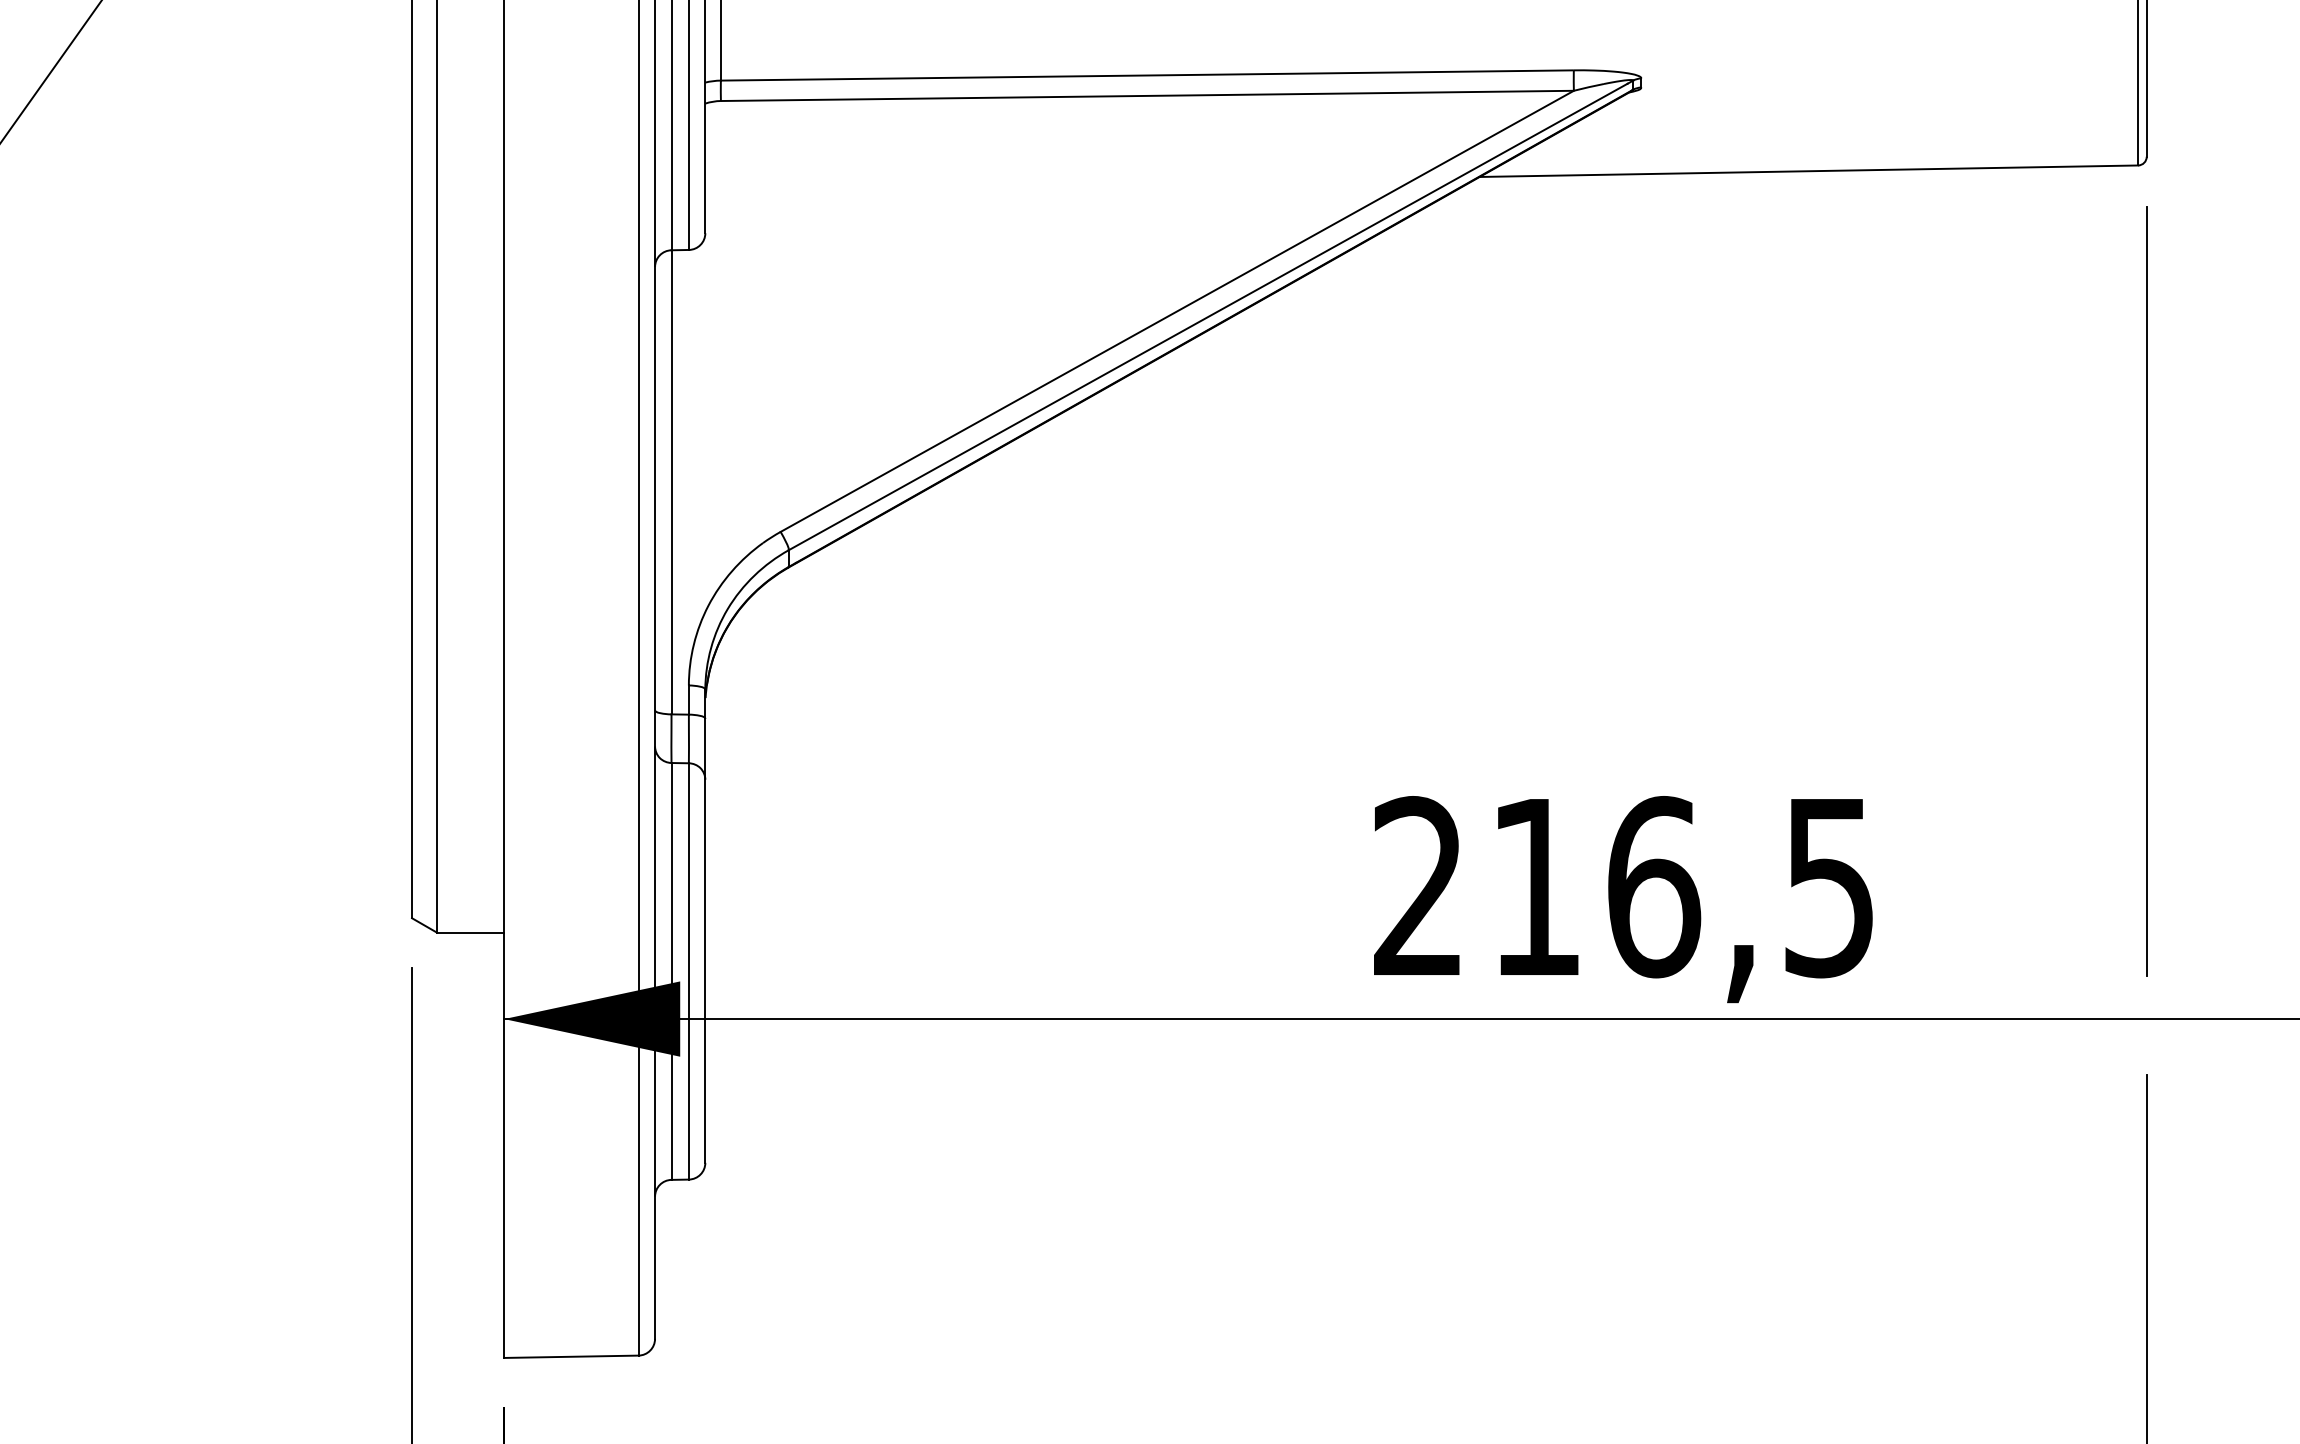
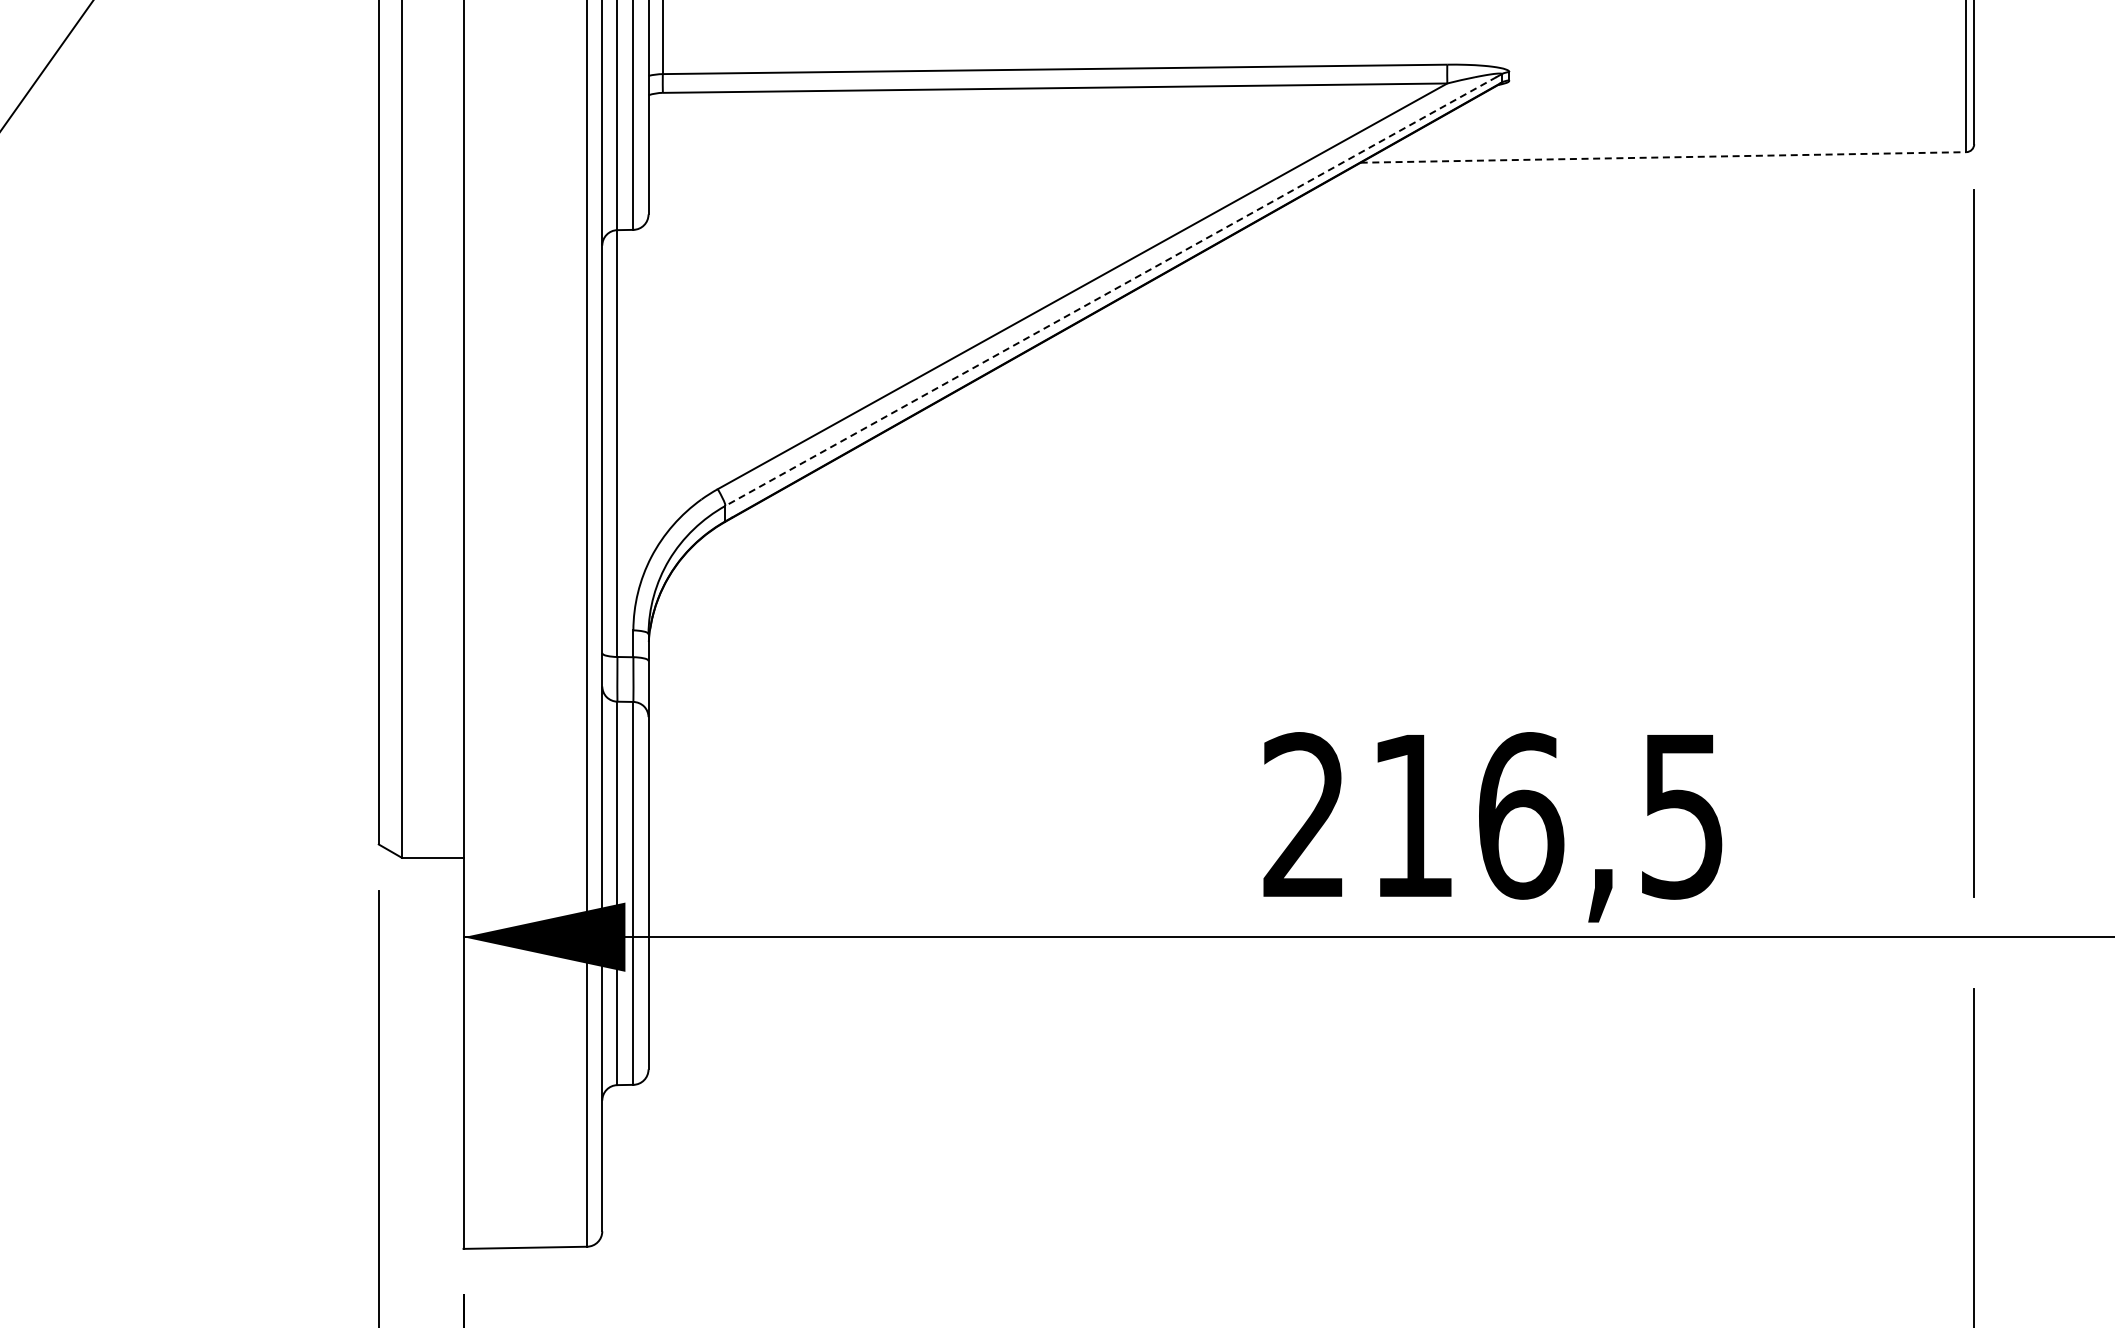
line: (1808, 171) -> (1663, 157), solid -> dashed
line: (1207, 316) -> (1110, 291), solid -> dashed

